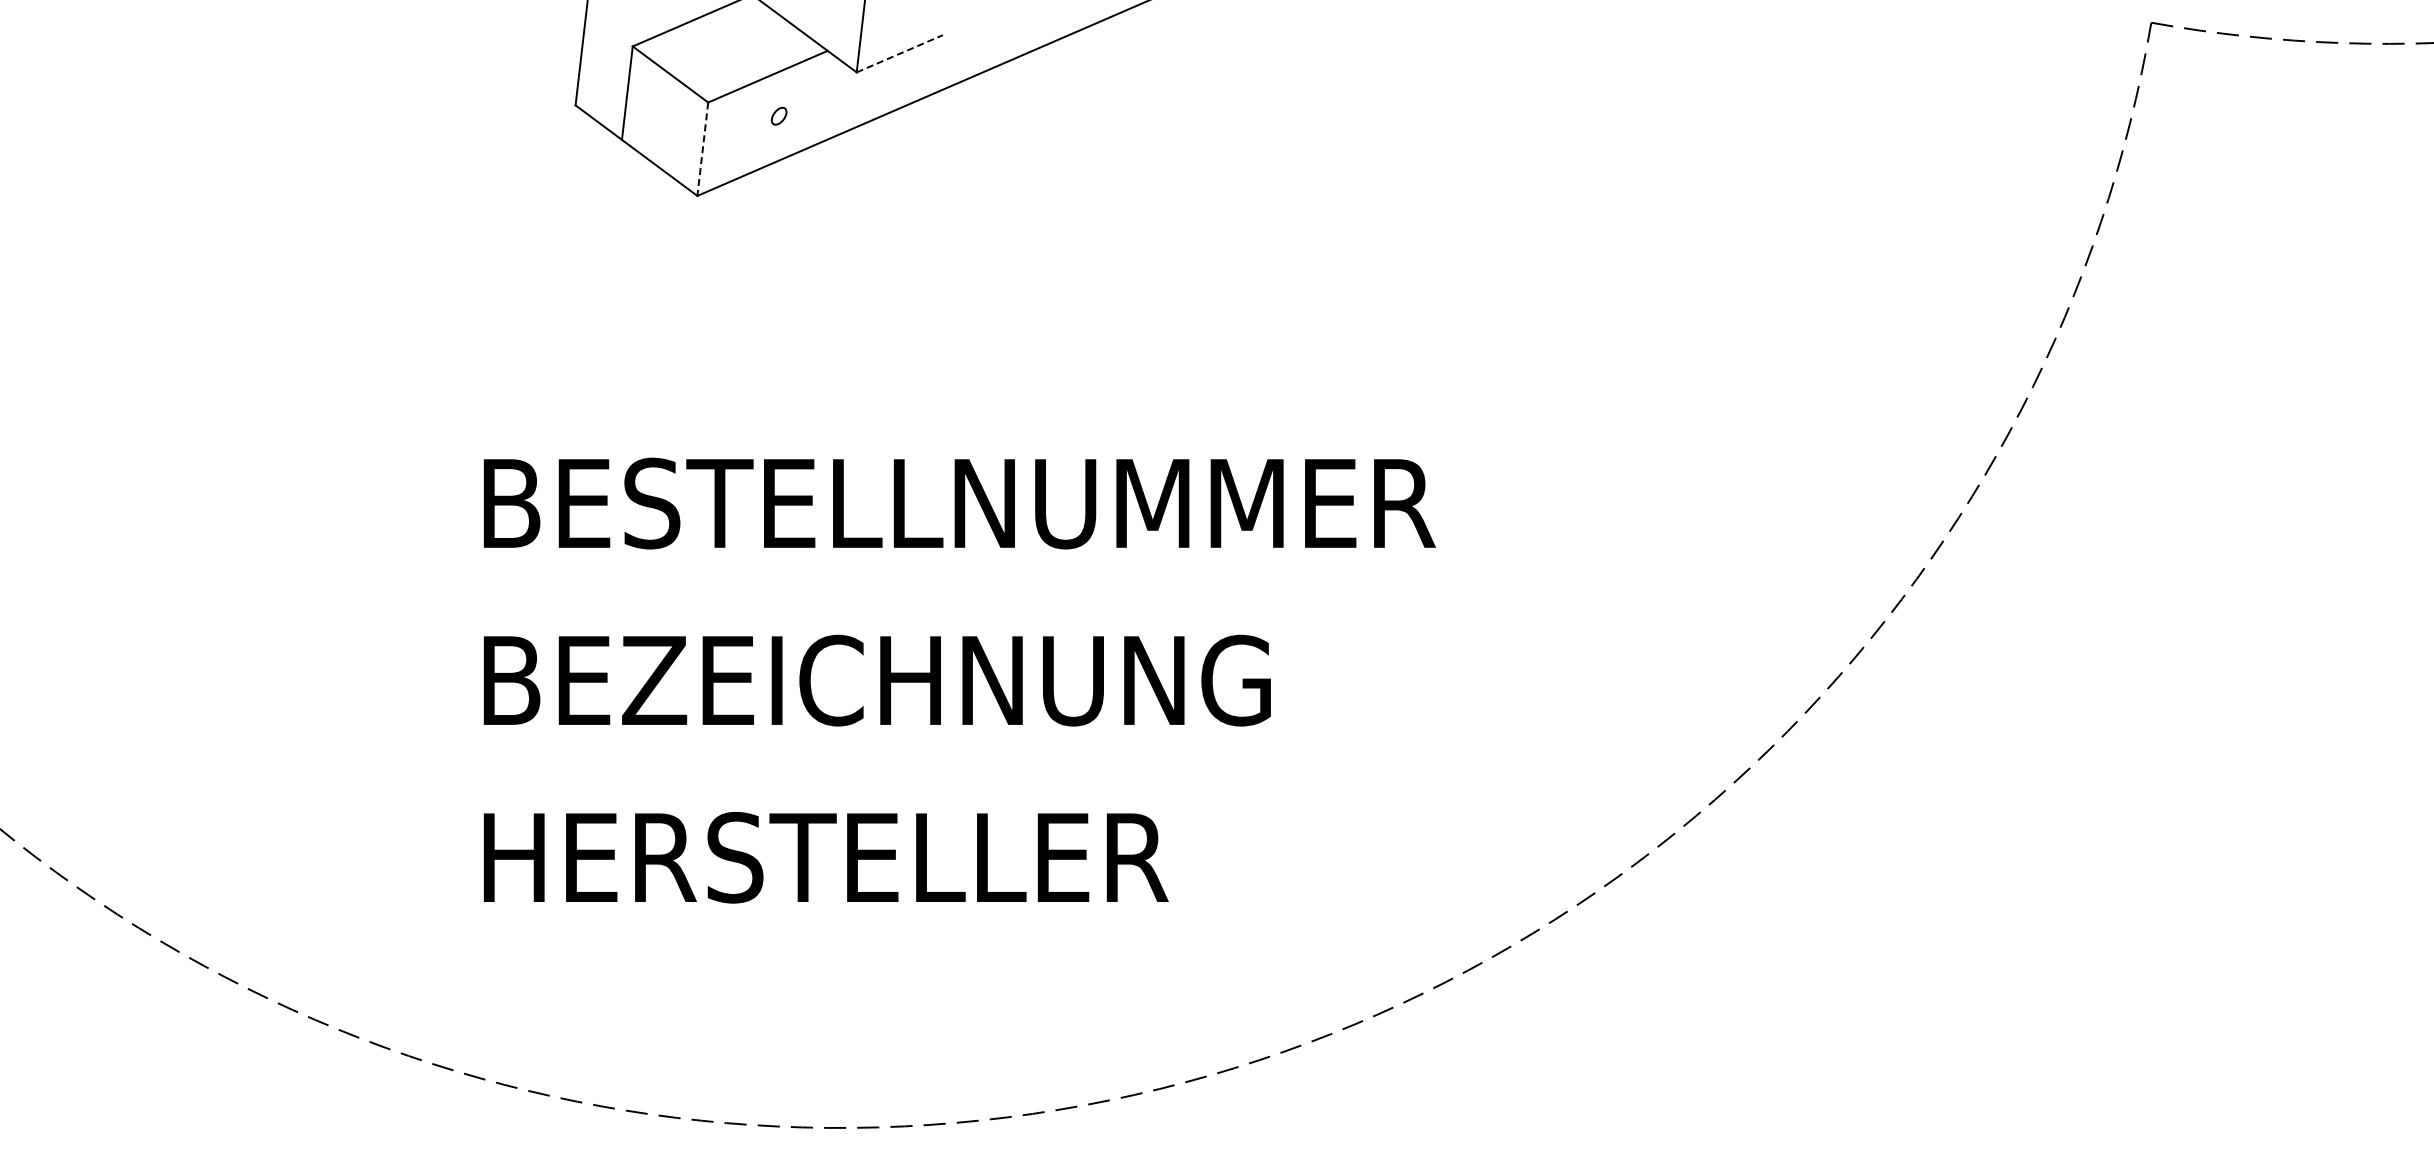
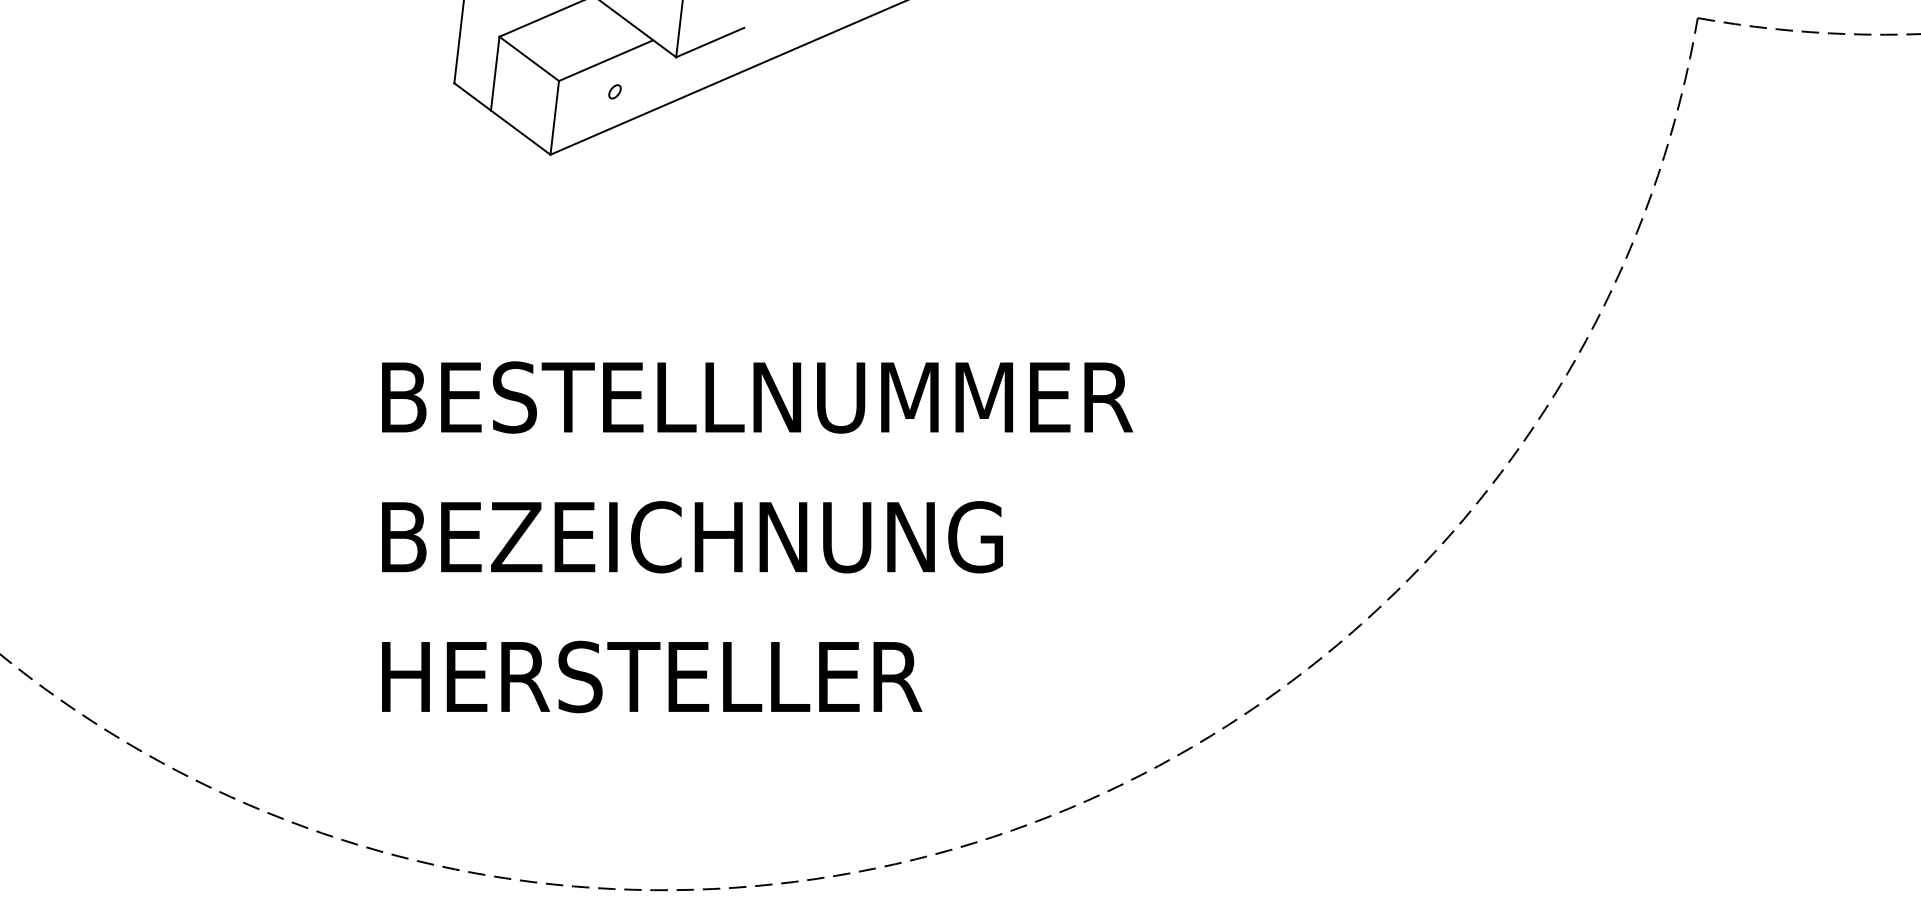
line: (899, 53) -> (709, 42), dashed -> solid
line: (702, 149) -> (554, 118), dashed -> solid

